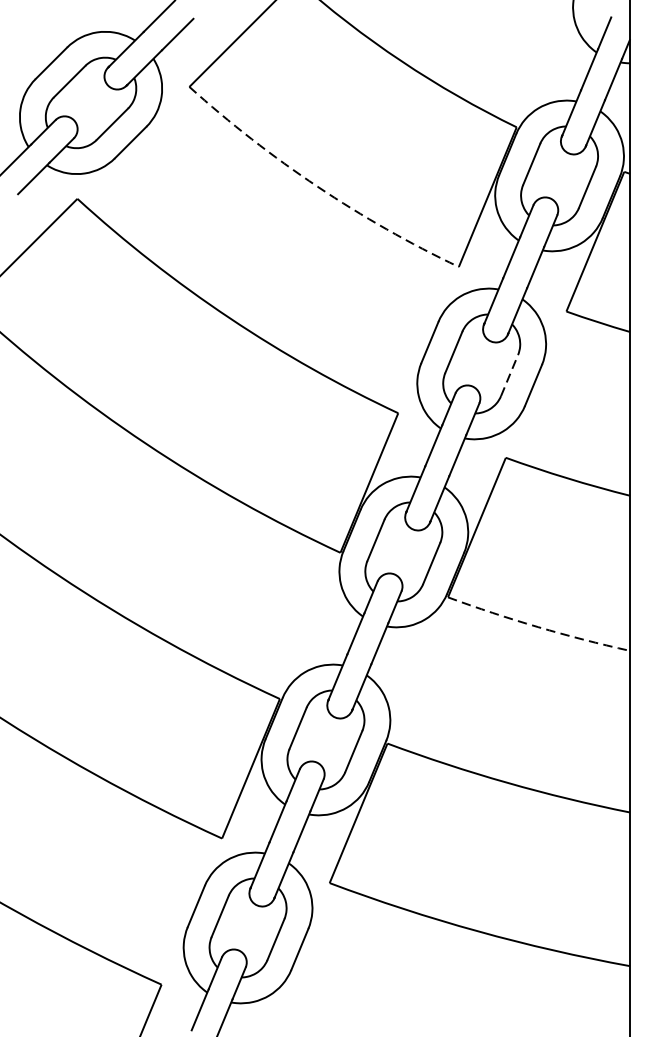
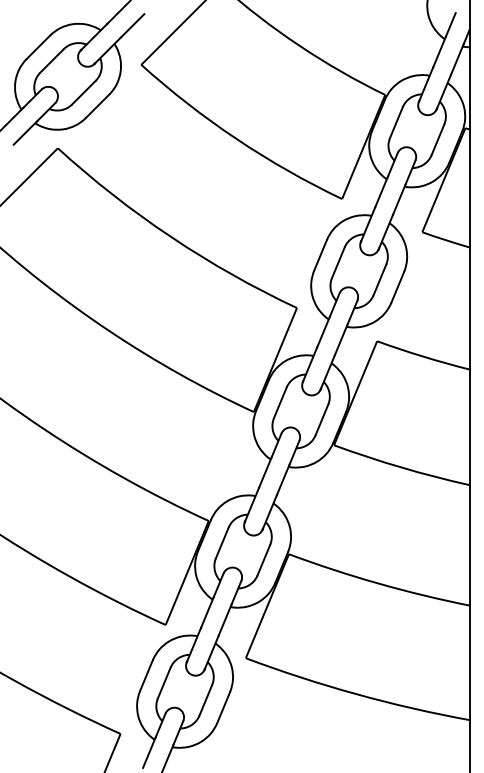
arc: (317, 187) -> (236, 139), dashed -> solid
line: (508, 374) -> (379, 279), dashed -> solid
arc: (538, 627) -> (401, 467), dashed -> solid

